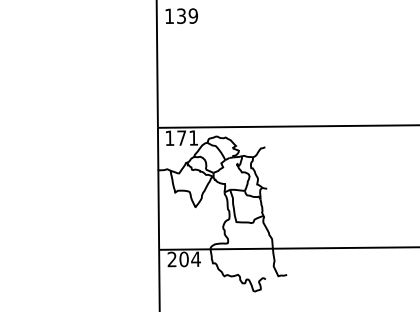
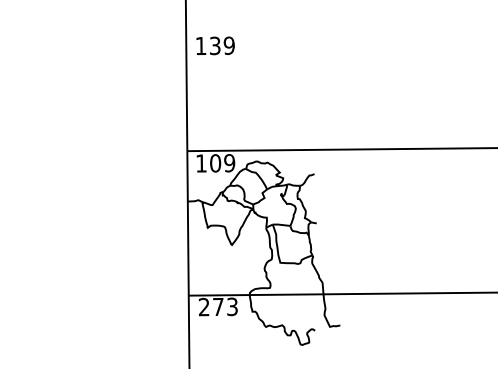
text: (181, 15) -> (215, 45), moved
text: (187, 138) -> (222, 163), 171 -> 109
text: (190, 258) -> (225, 306), 204 -> 273

